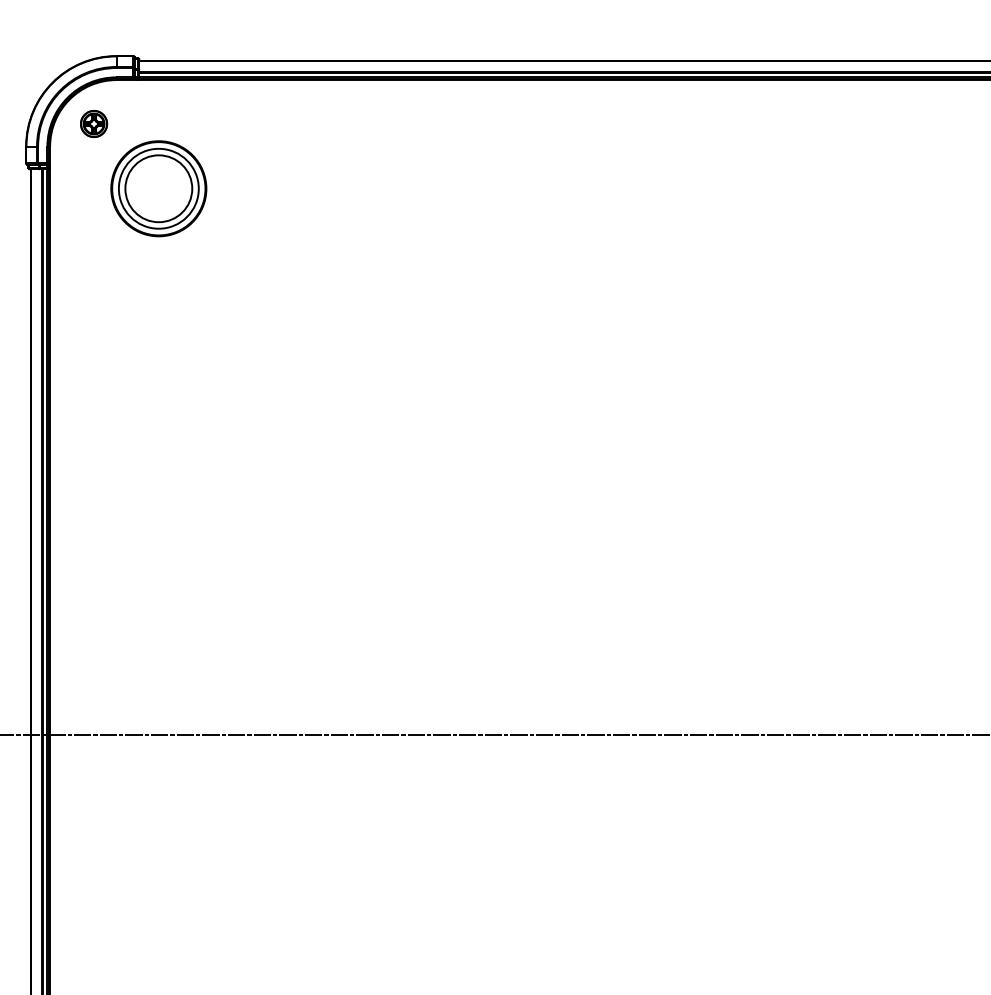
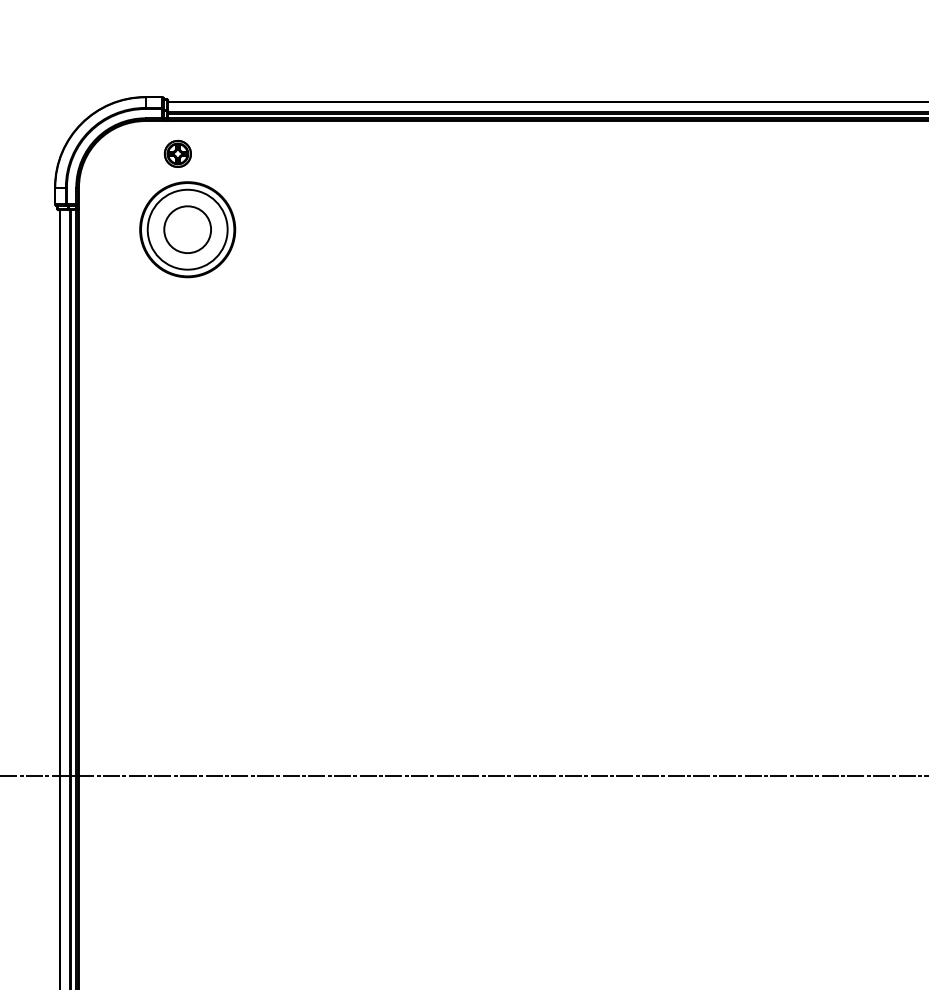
part: (94, 123) -> (178, 153), moved
circle: (158, 188) -> (187, 229), size x0.7

